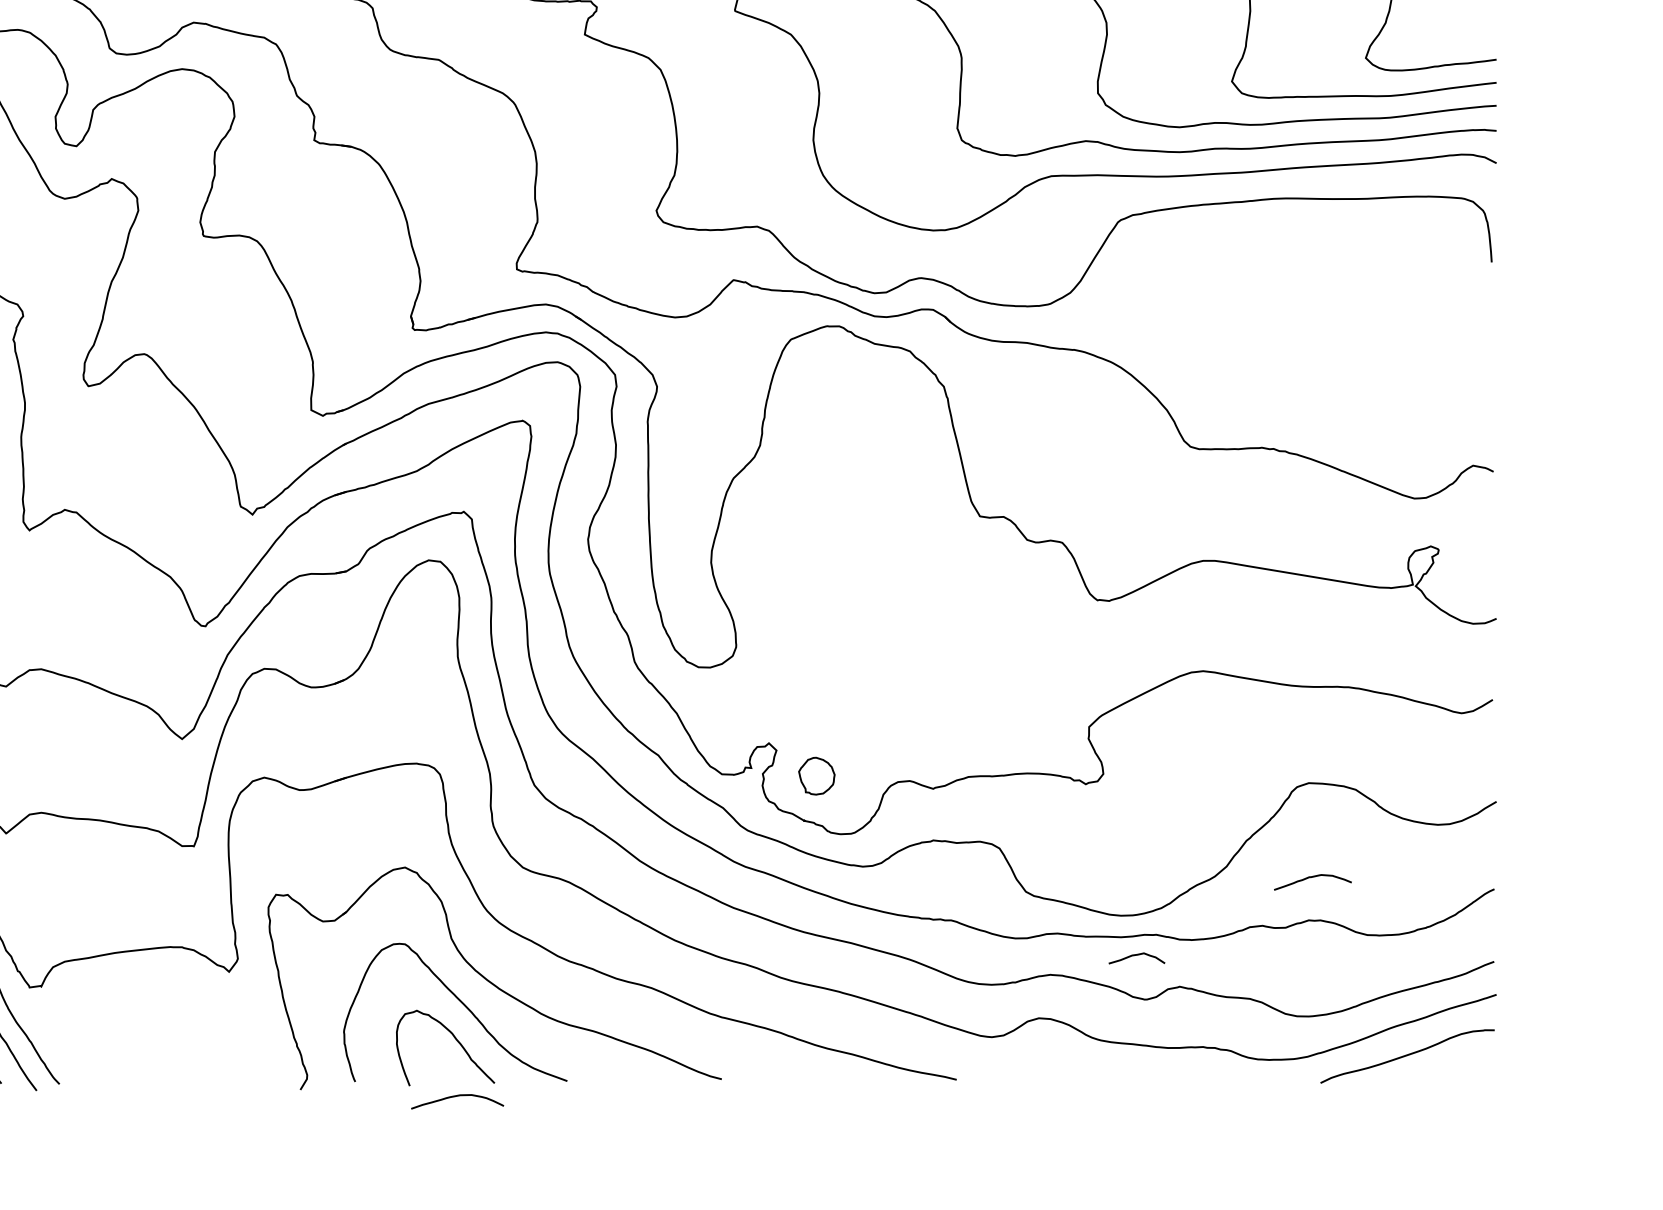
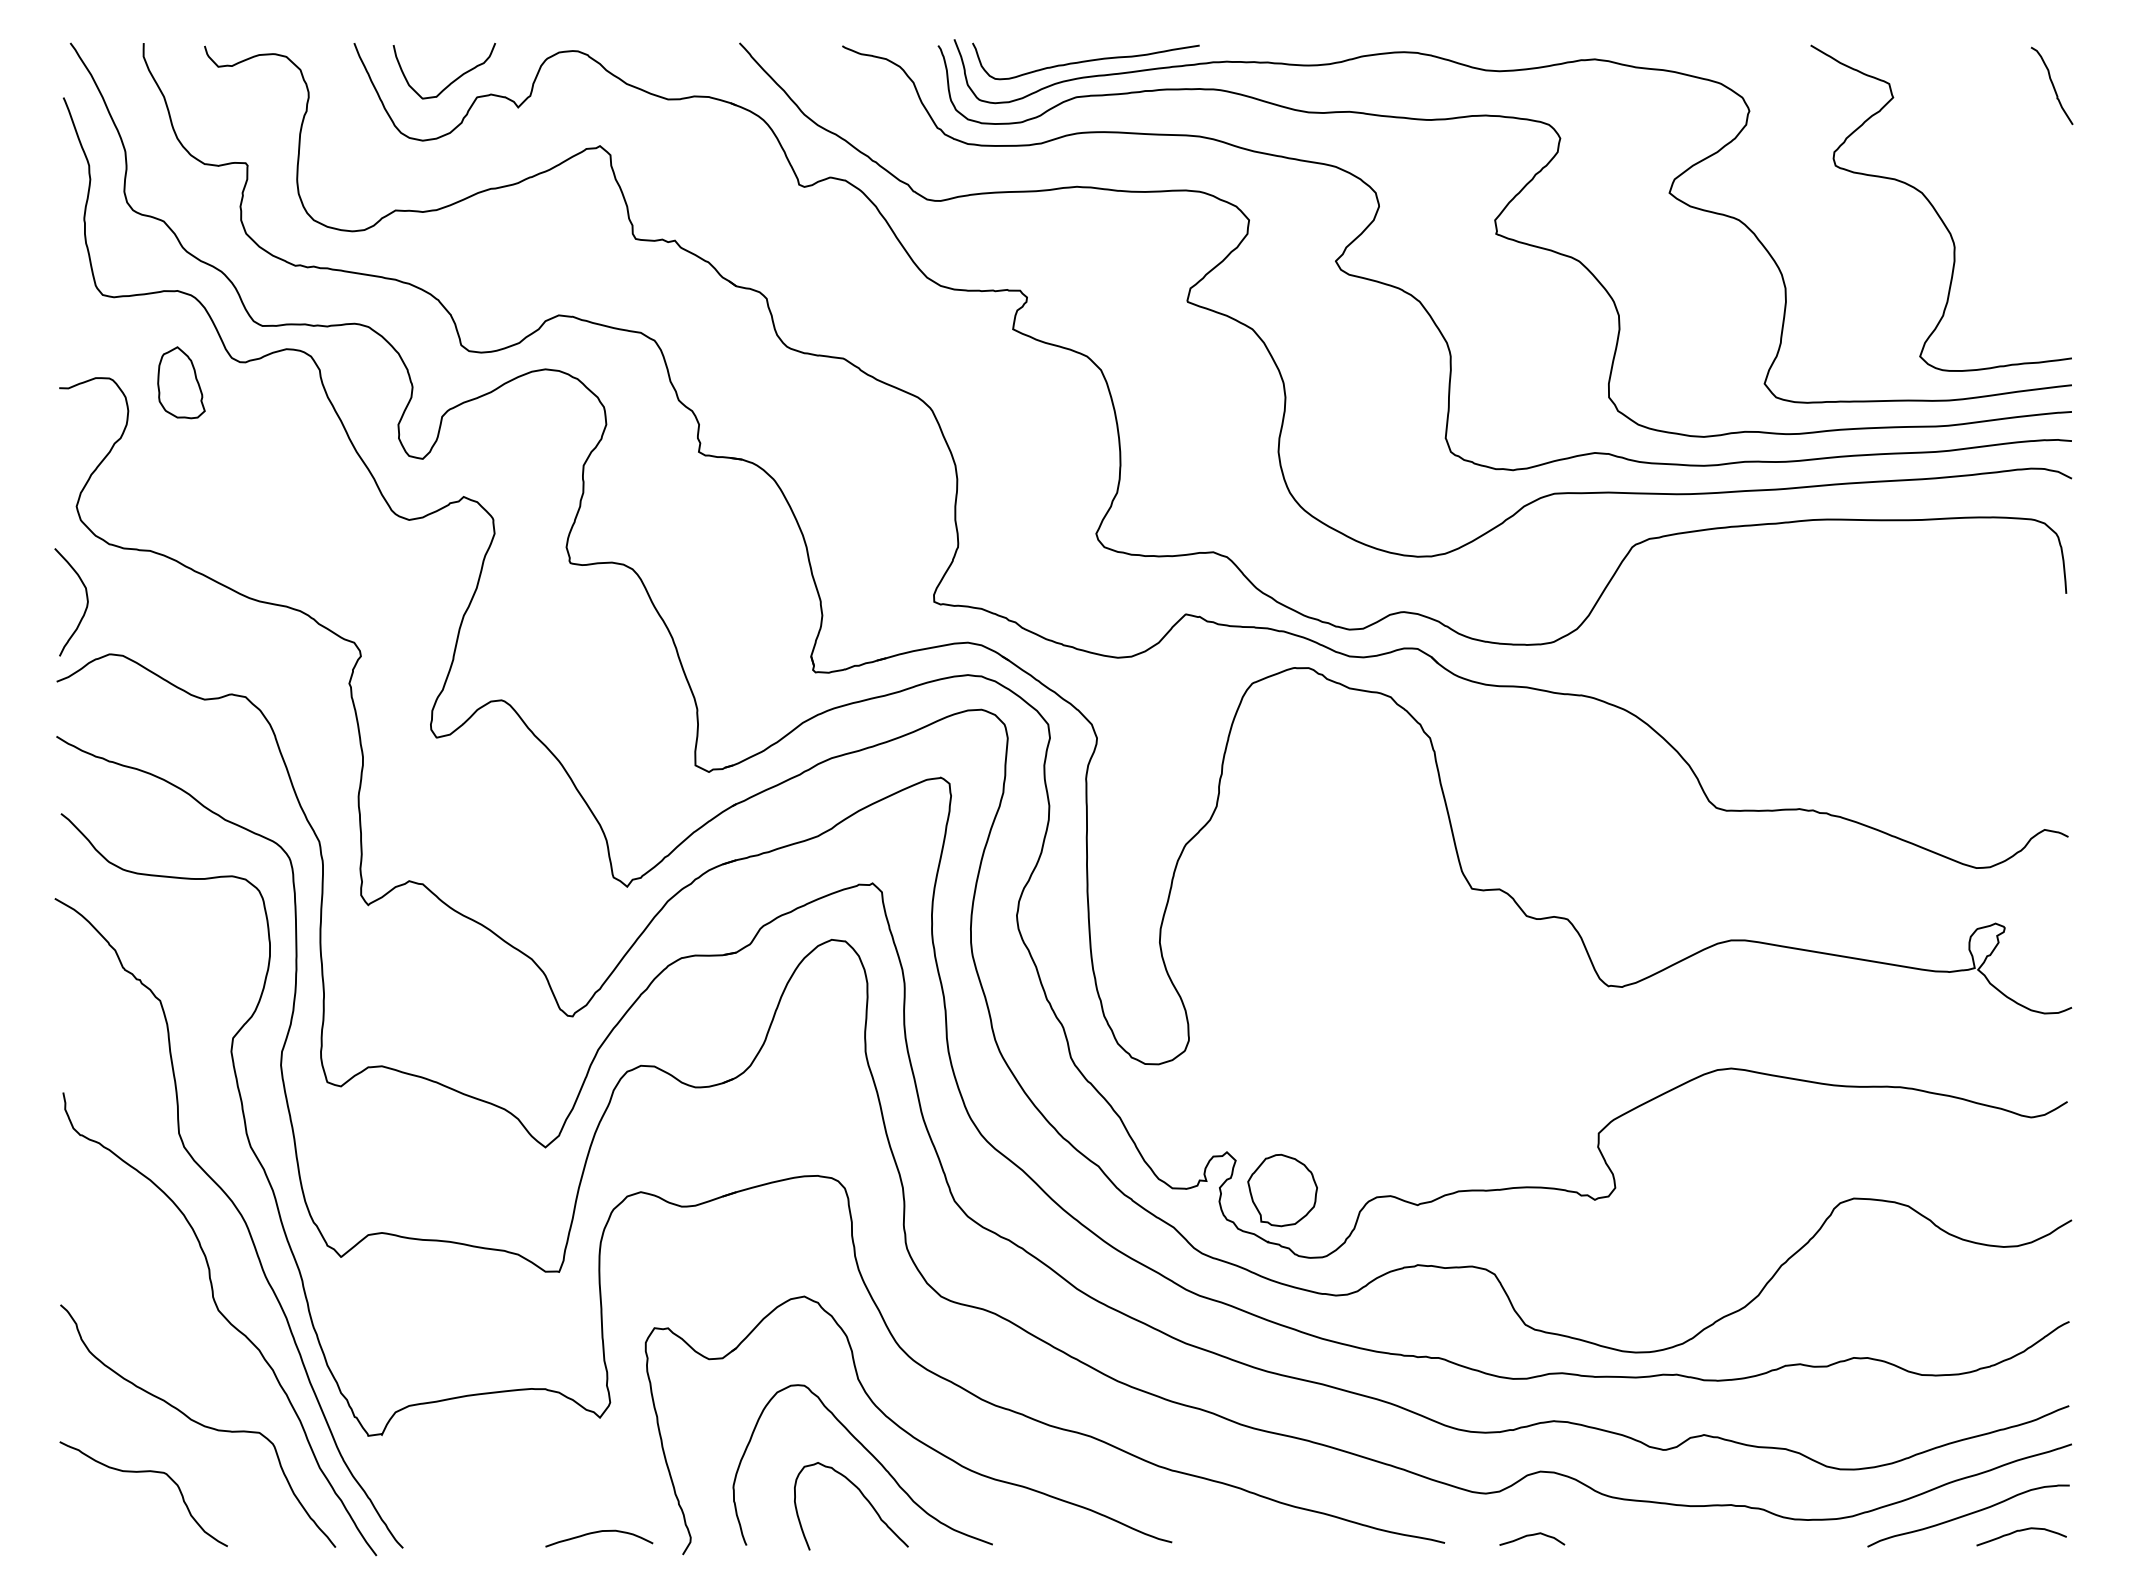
part: (816, 776) -> (1282, 1190), size x1.67
curve: (1312, 877) -> (2021, 1531), moved
curve: (1135, 956) -> (1530, 1536), moved
curve: (455, 1097) -> (596, 1533), moved

